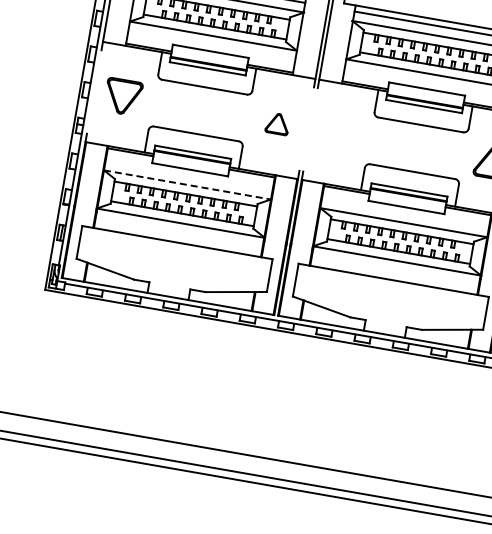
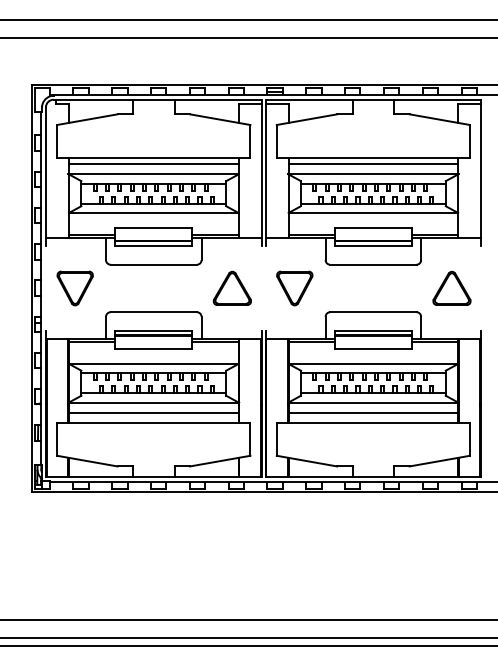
part: (277, 122) -> (231, 287), size x1.67
part: (339, 134) -> (294, 288), added
line: (187, 184) -> (153, 363), dashed -> solid
line: (178, 232) -> (153, 412), added
line: (395, 270) -> (373, 412), added

